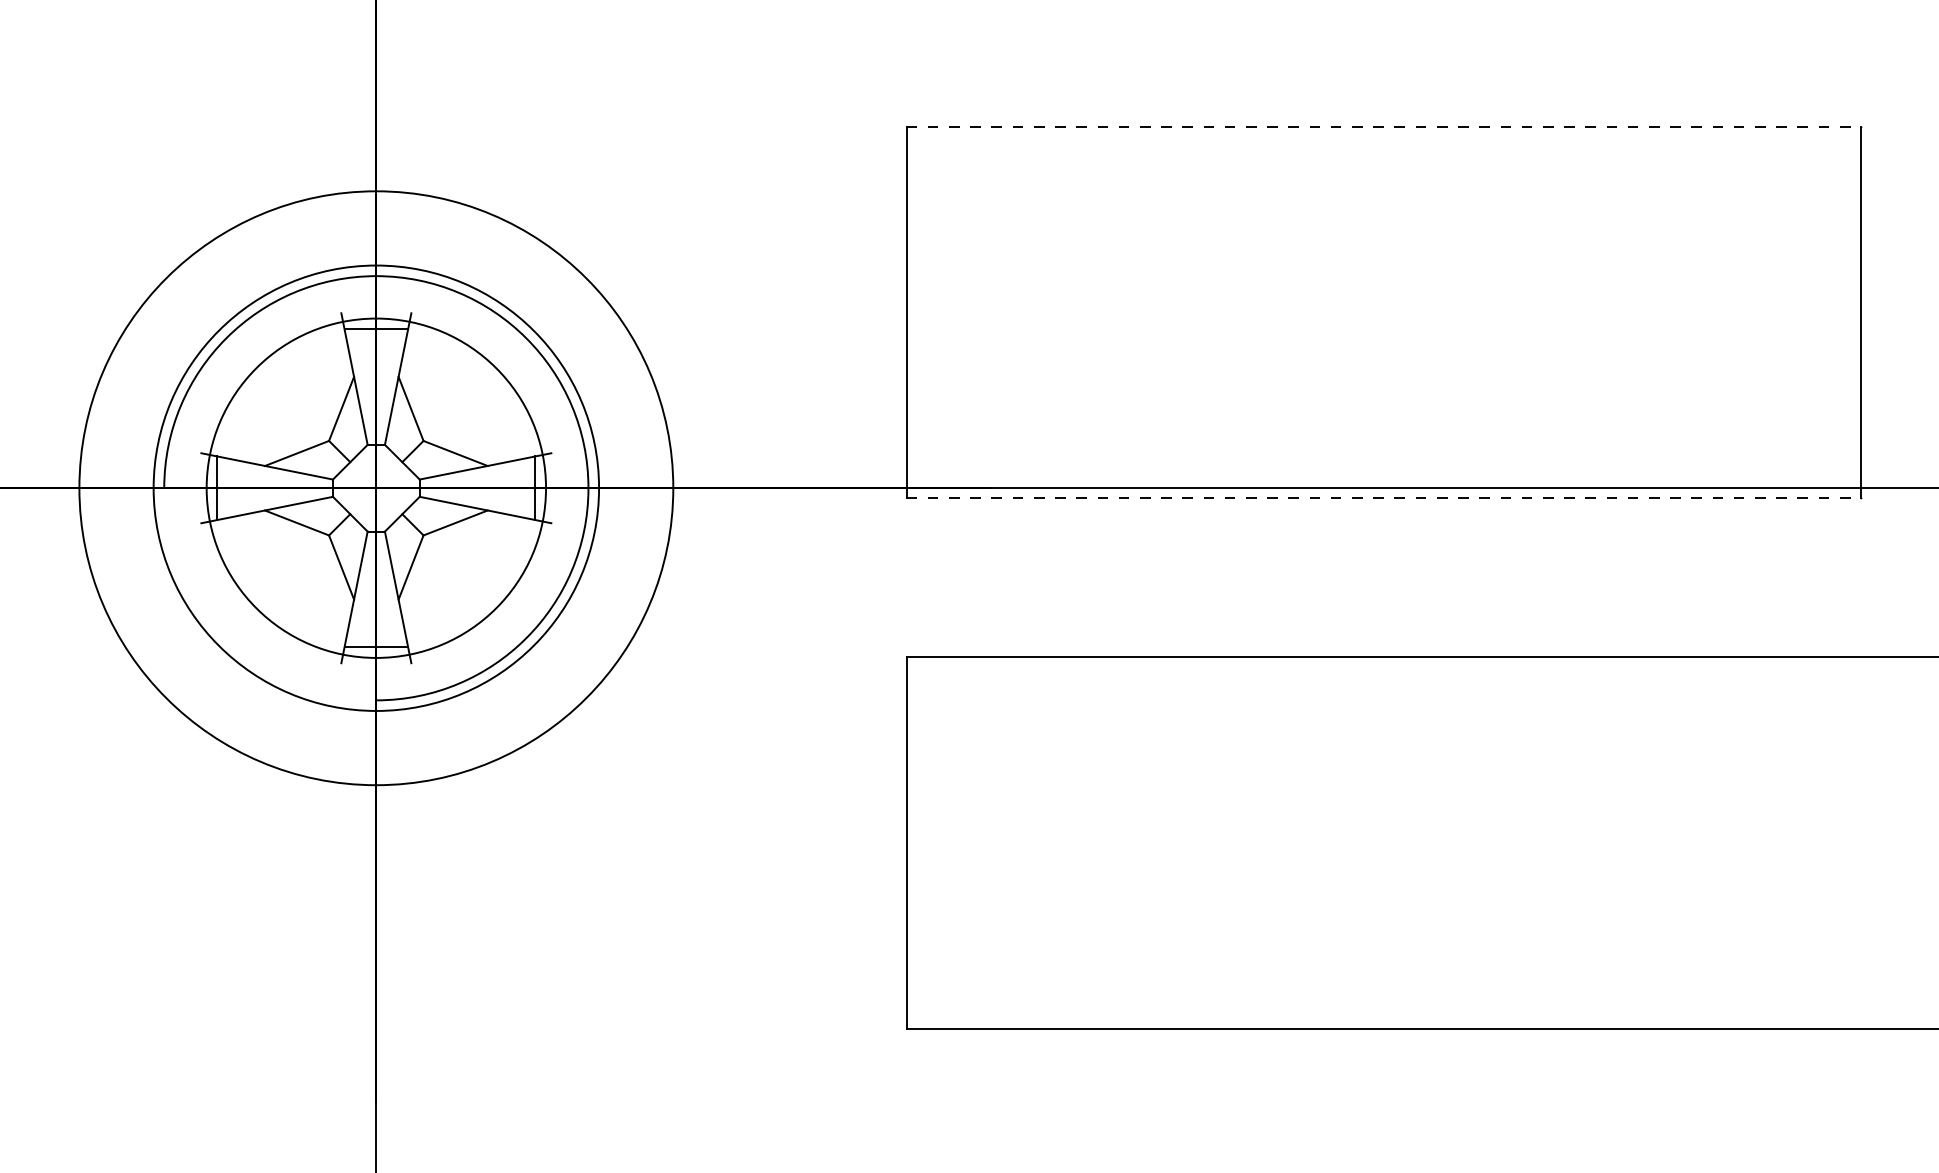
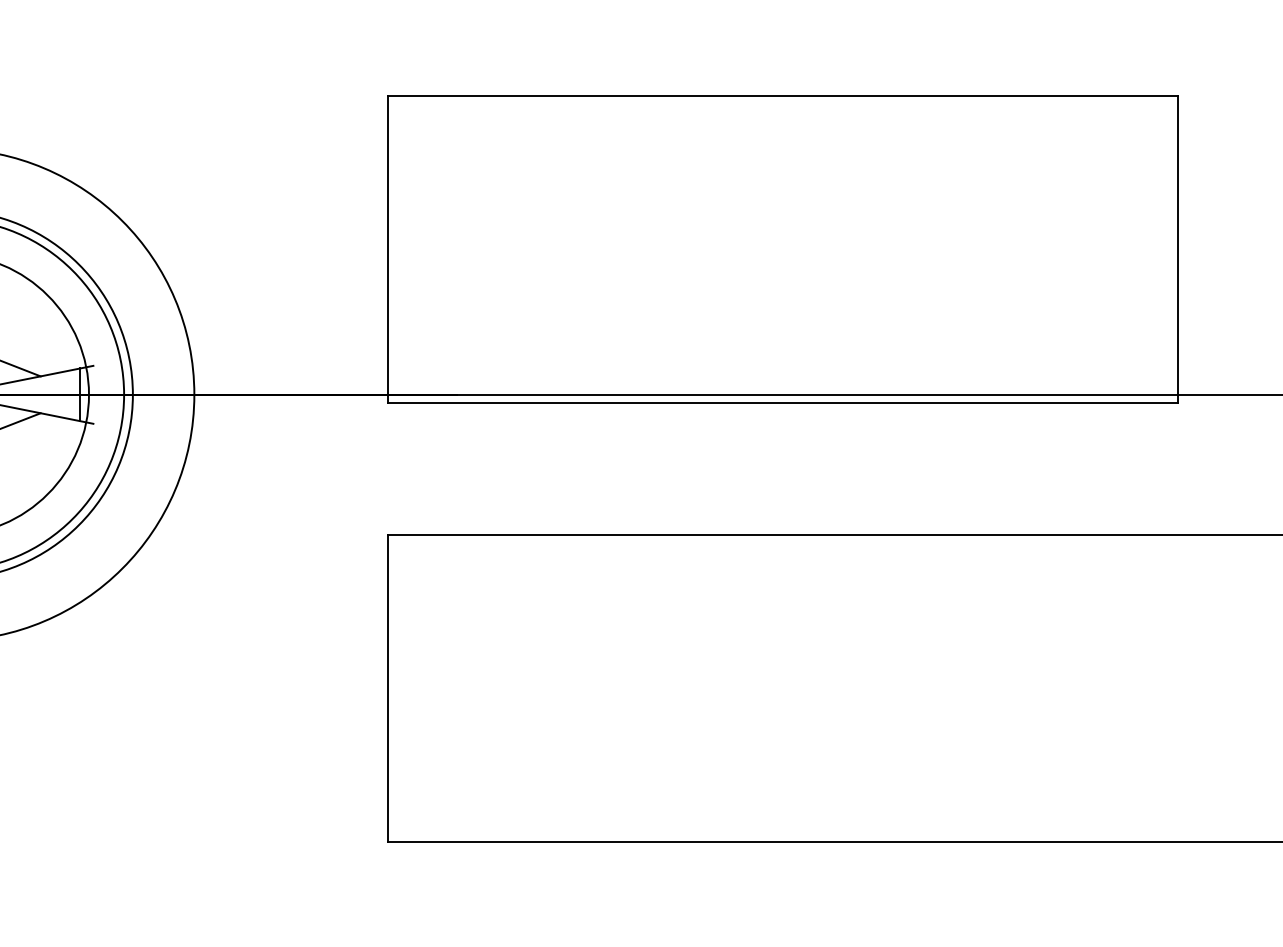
line: (1384, 127) -> (783, 96), dashed -> solid
line: (1384, 498) -> (783, 403), dashed -> solid

